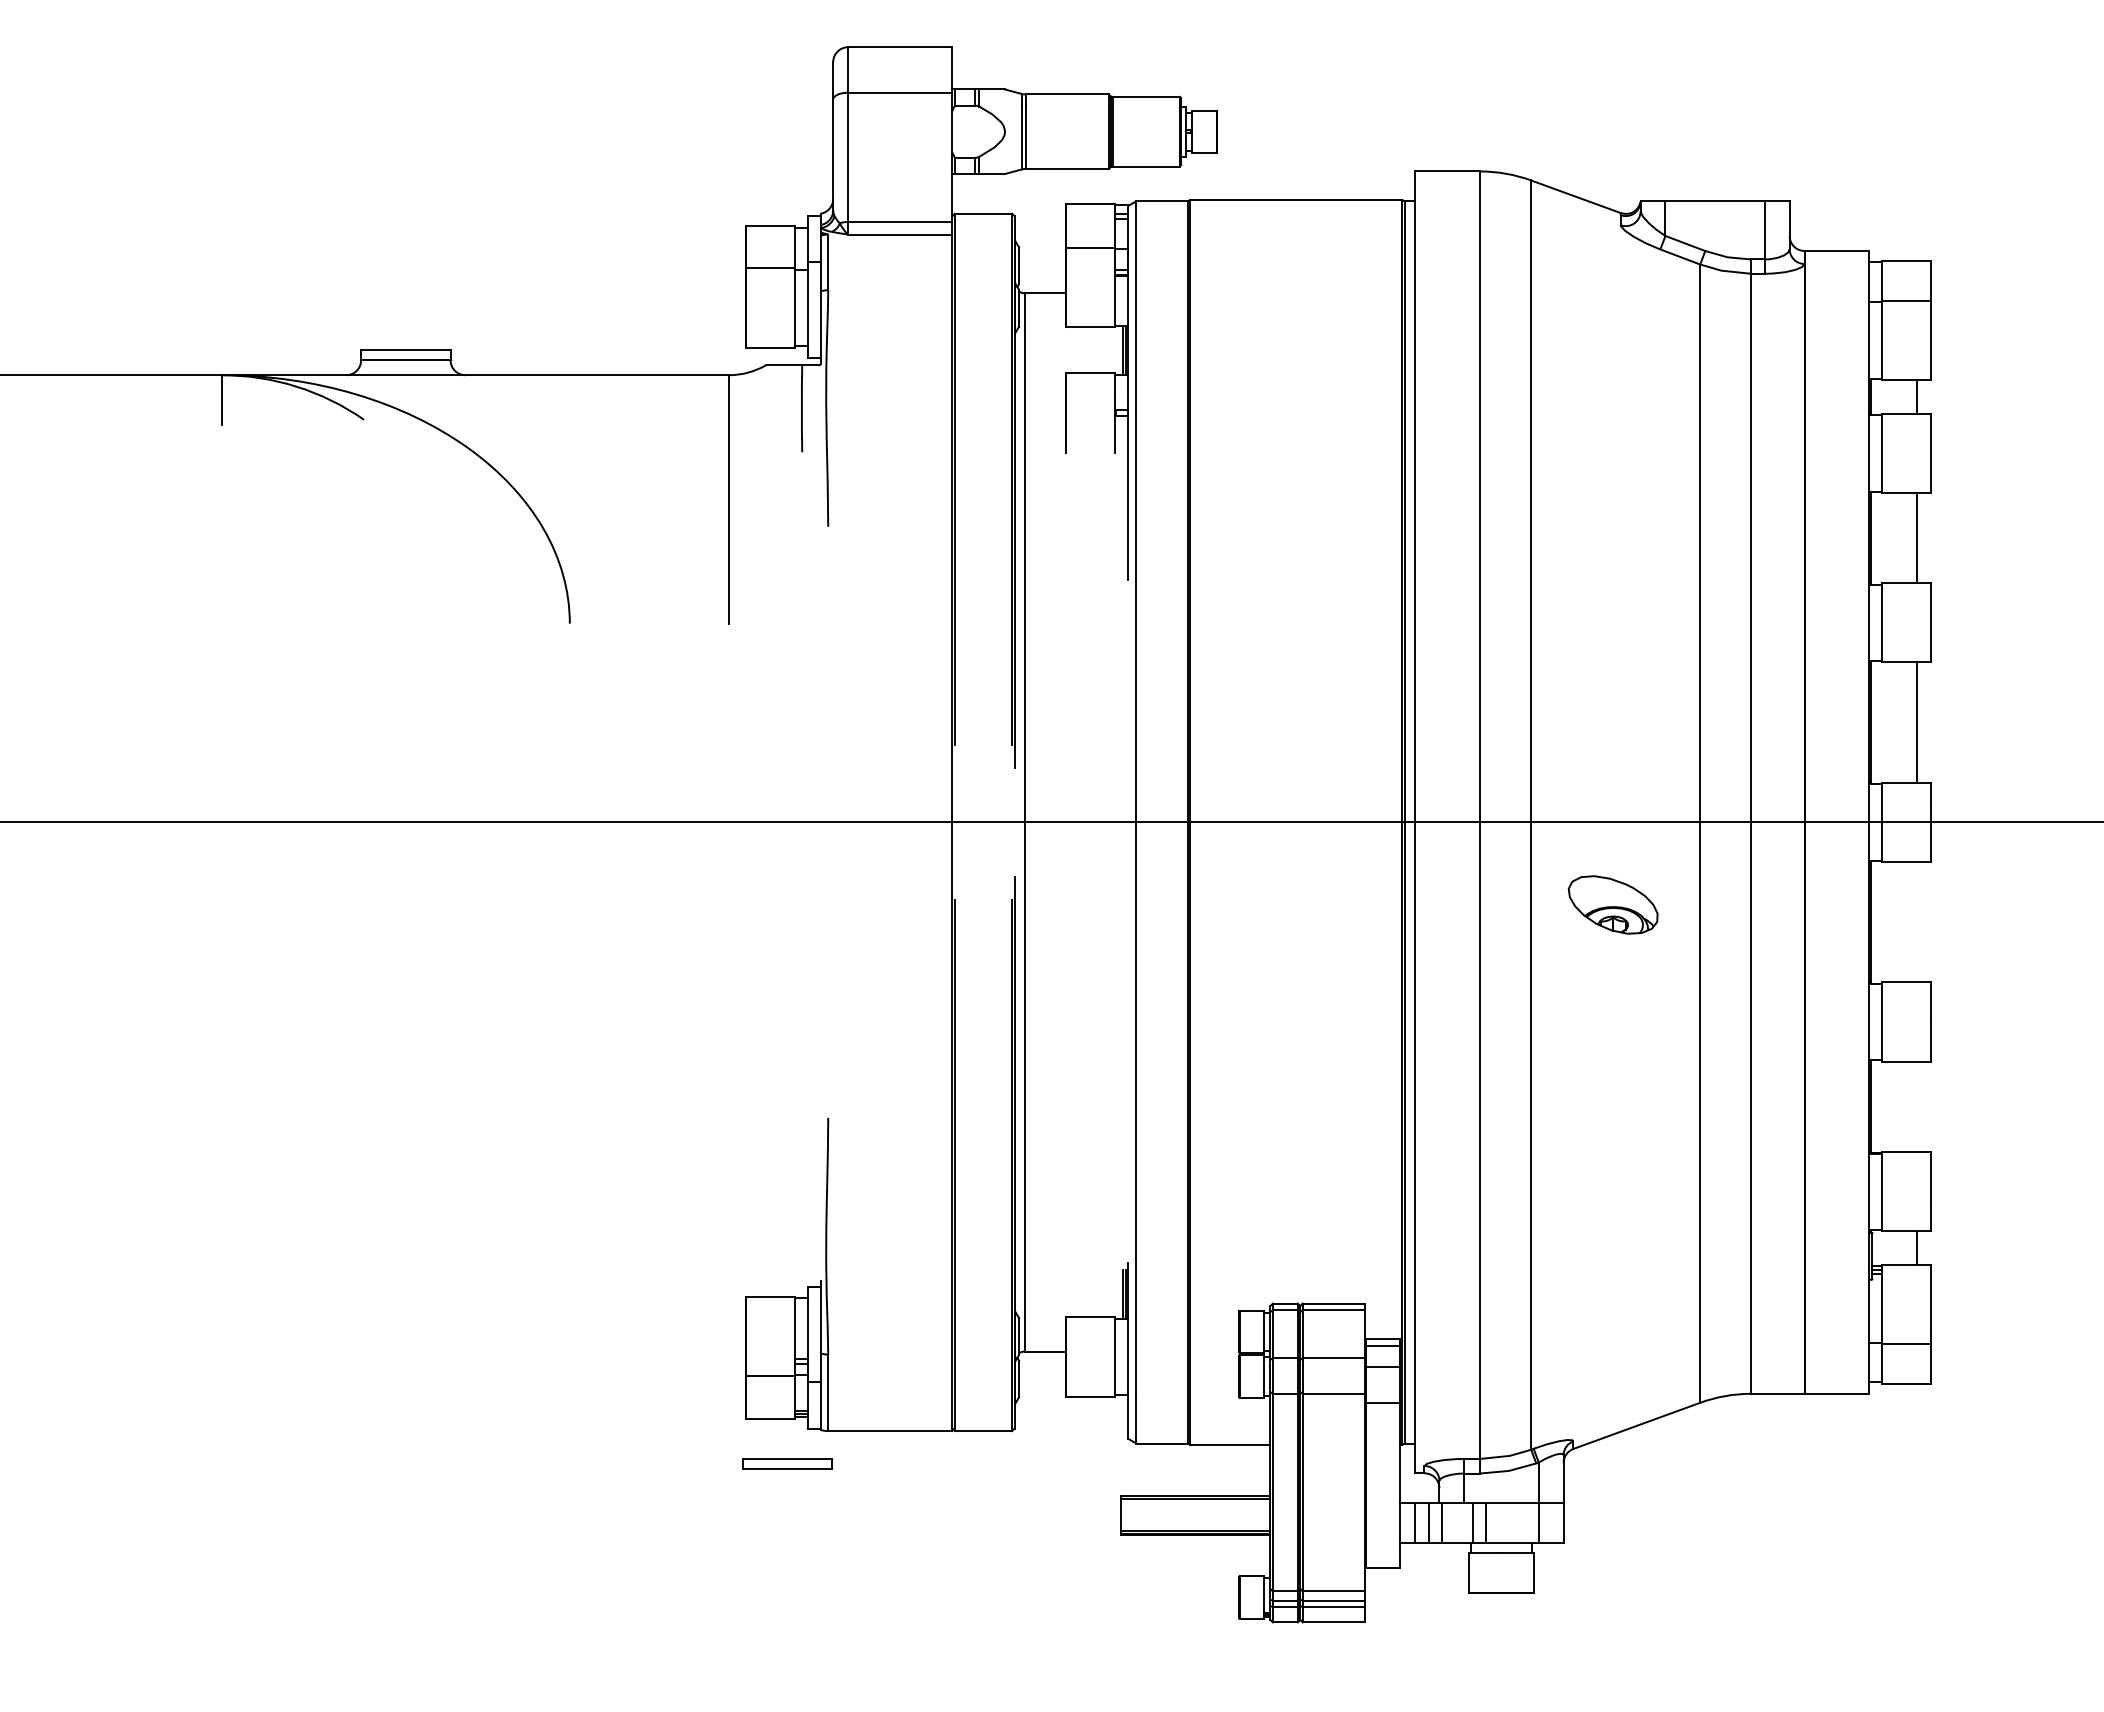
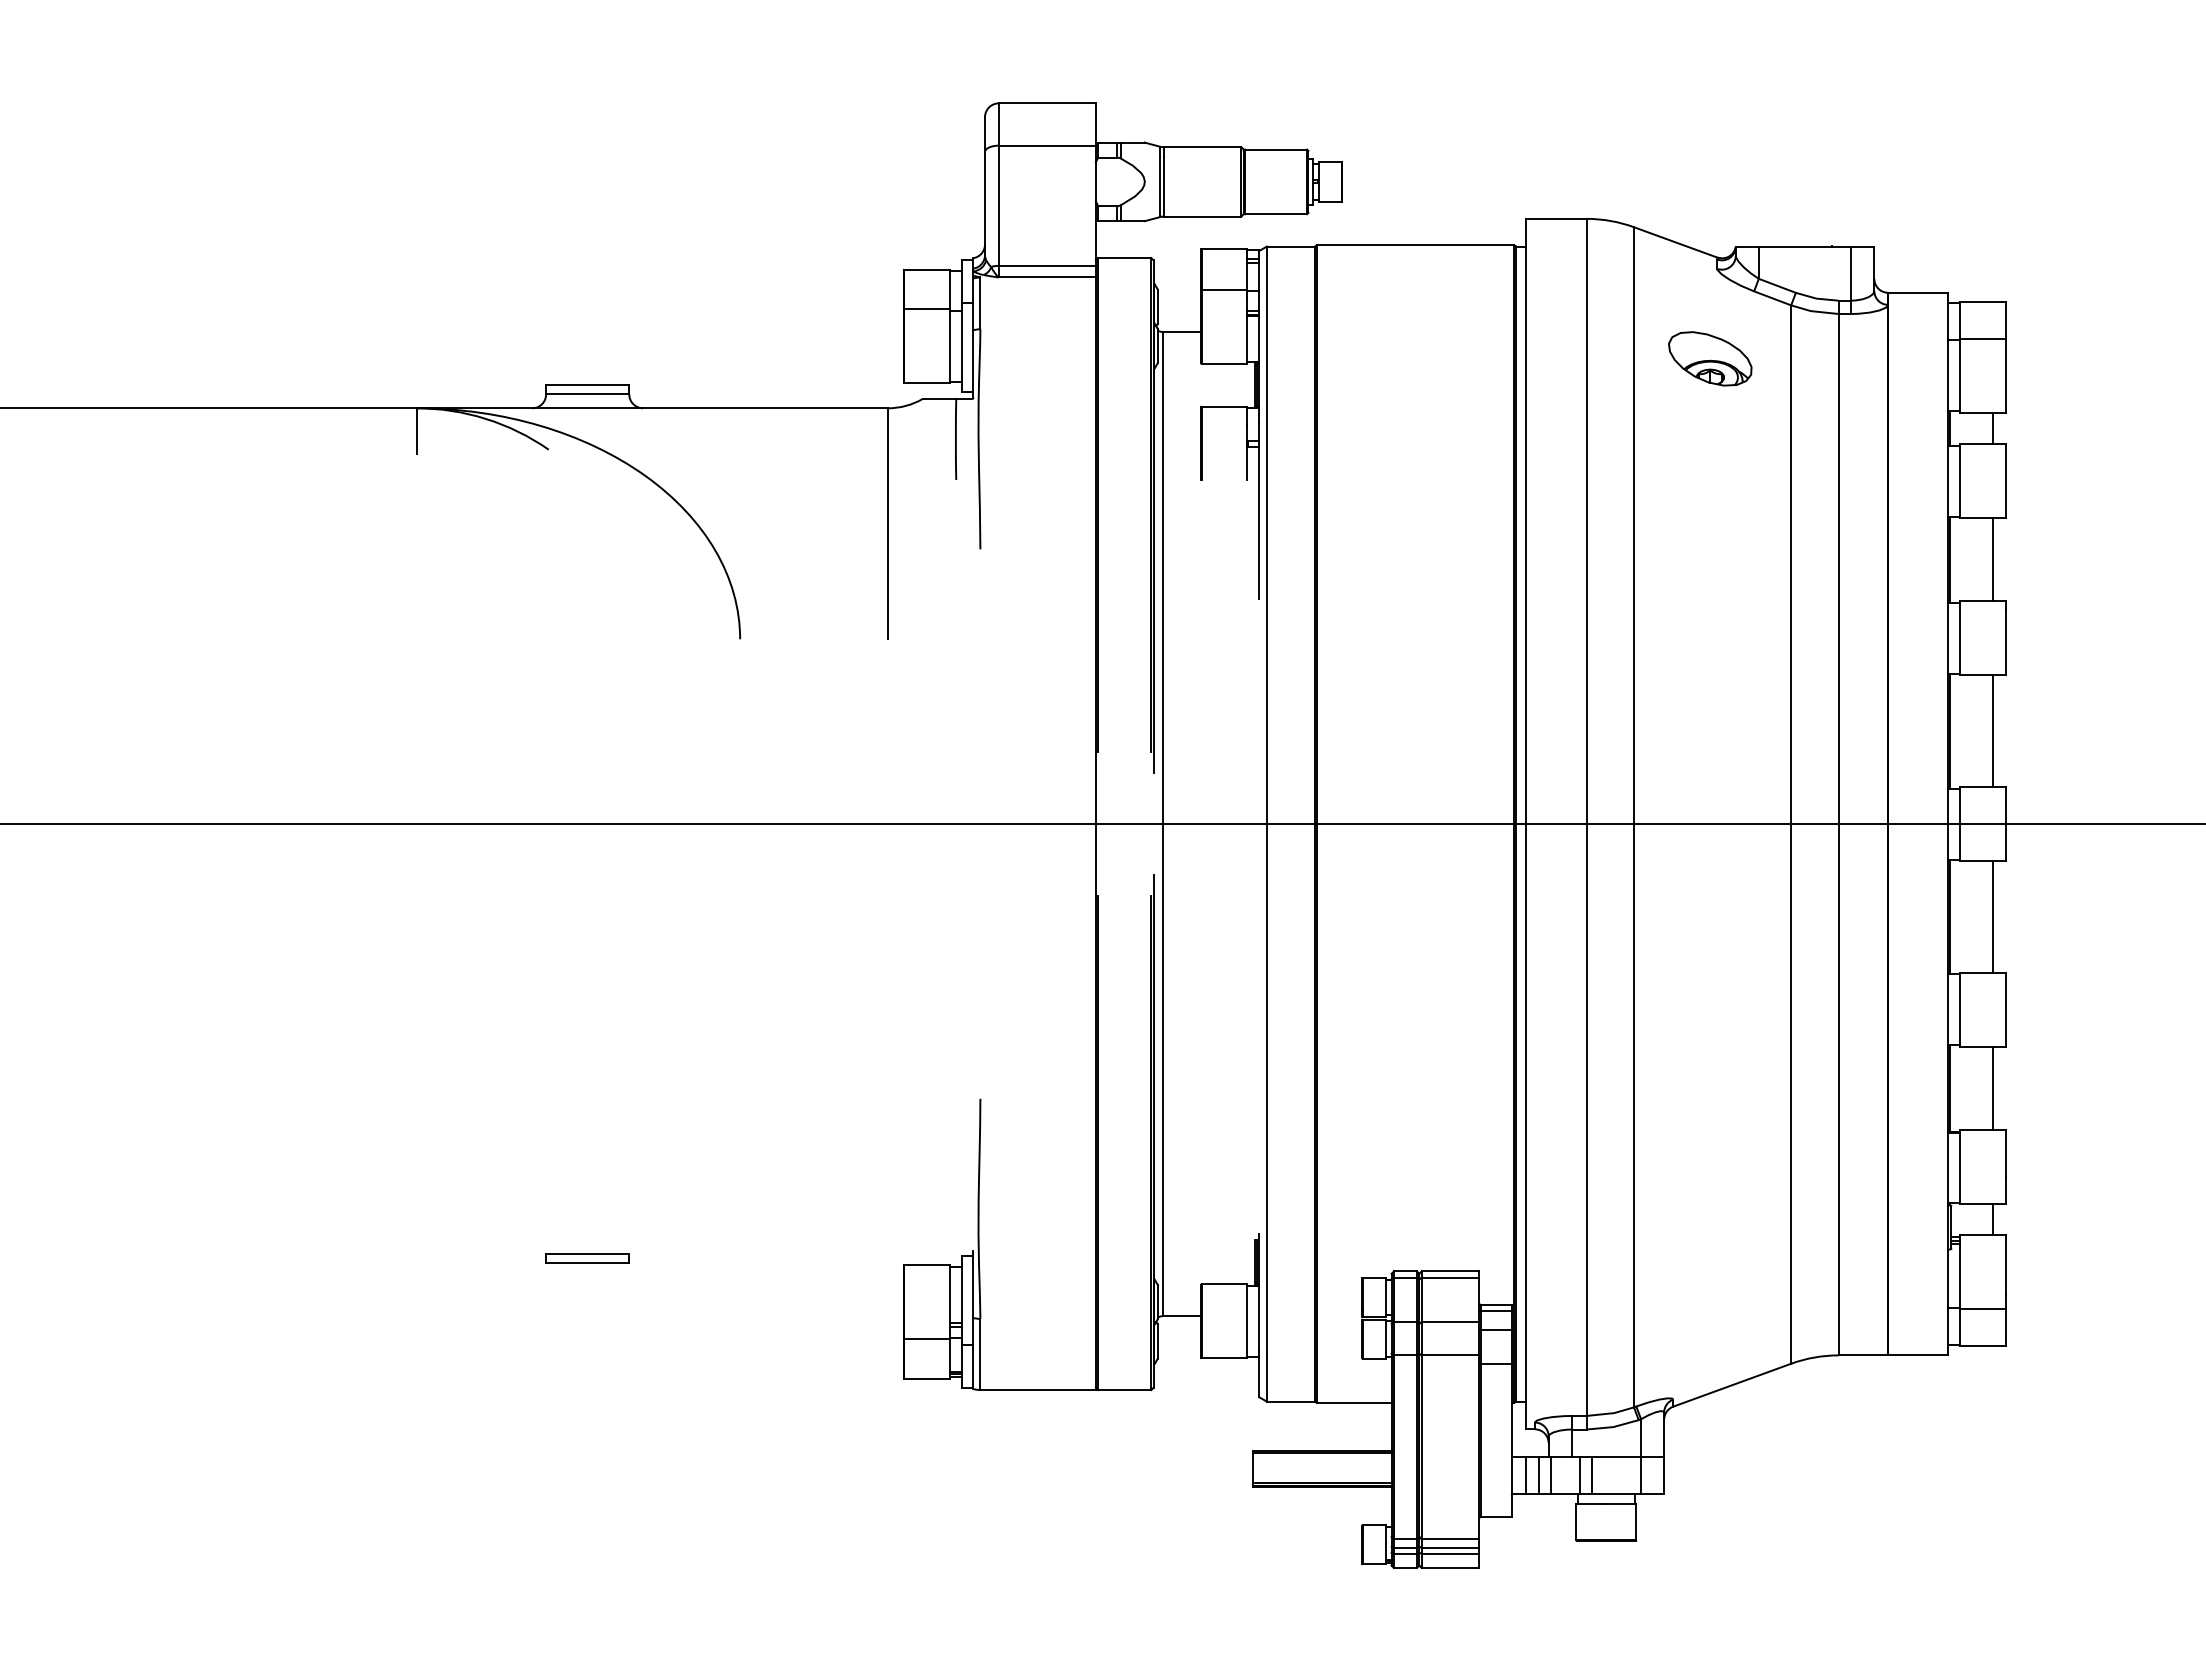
part: (1613, 904) -> (1710, 358), moved
line: (1917, 921) -> (1993, 916), added
line: (1917, 1106) -> (1993, 1088), added
part: (787, 1463) -> (587, 1258), moved

